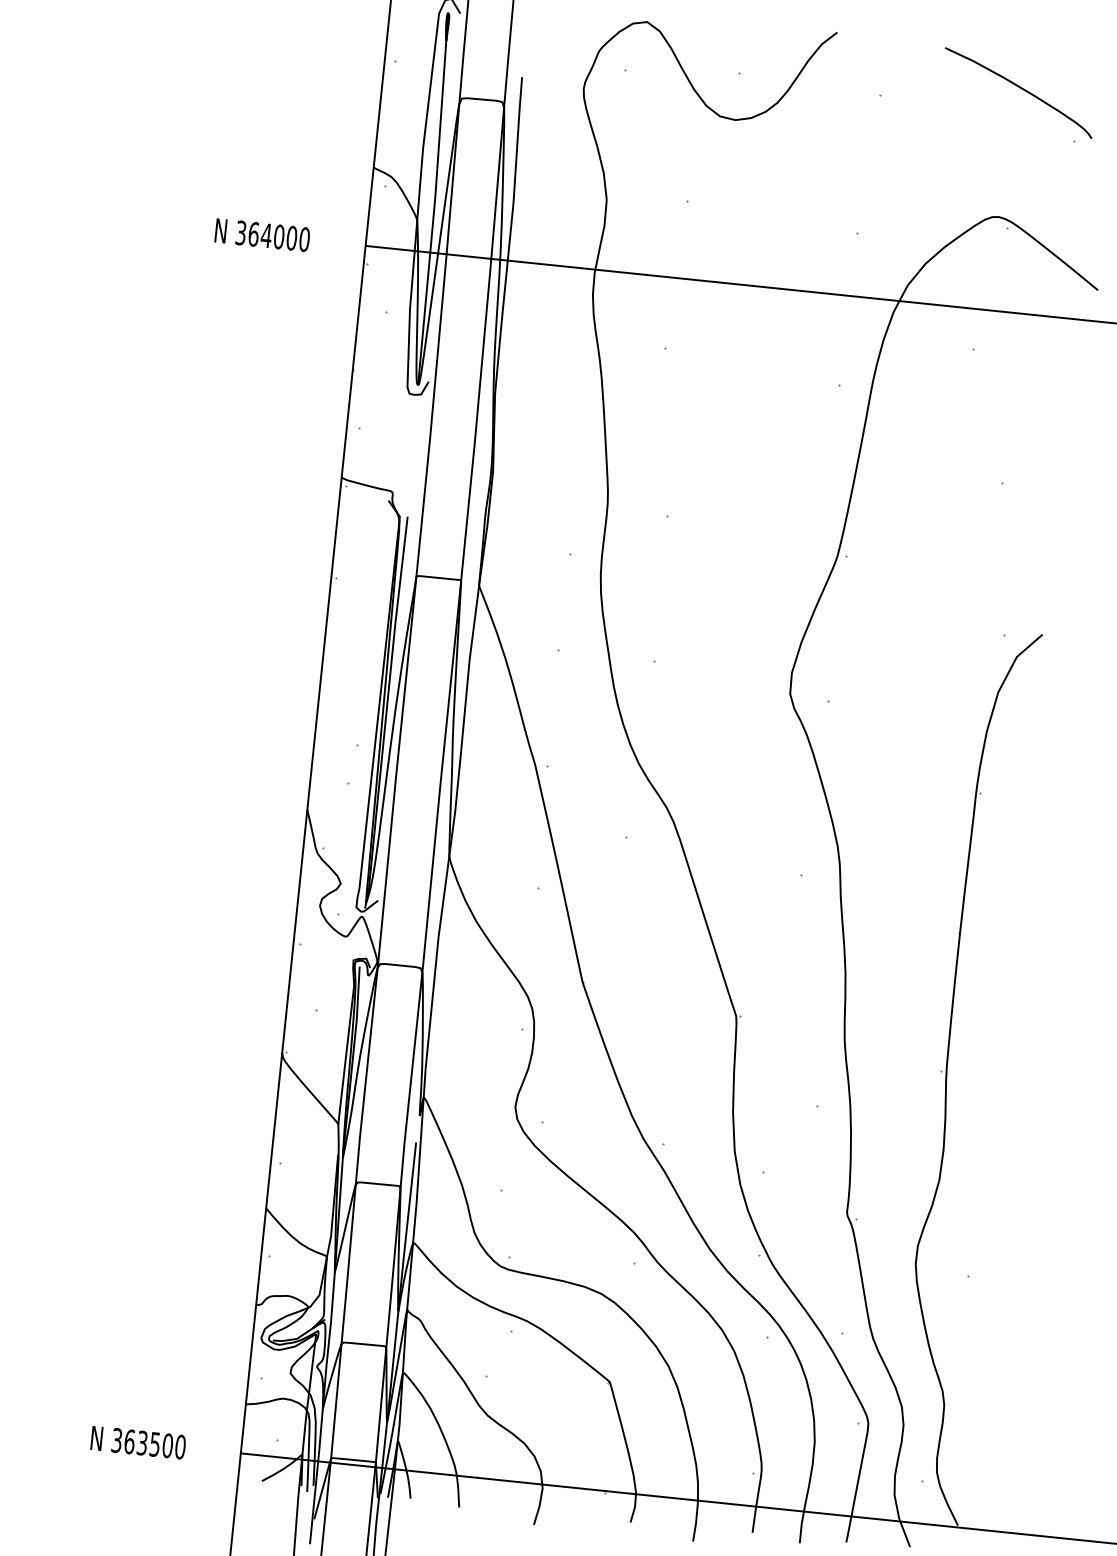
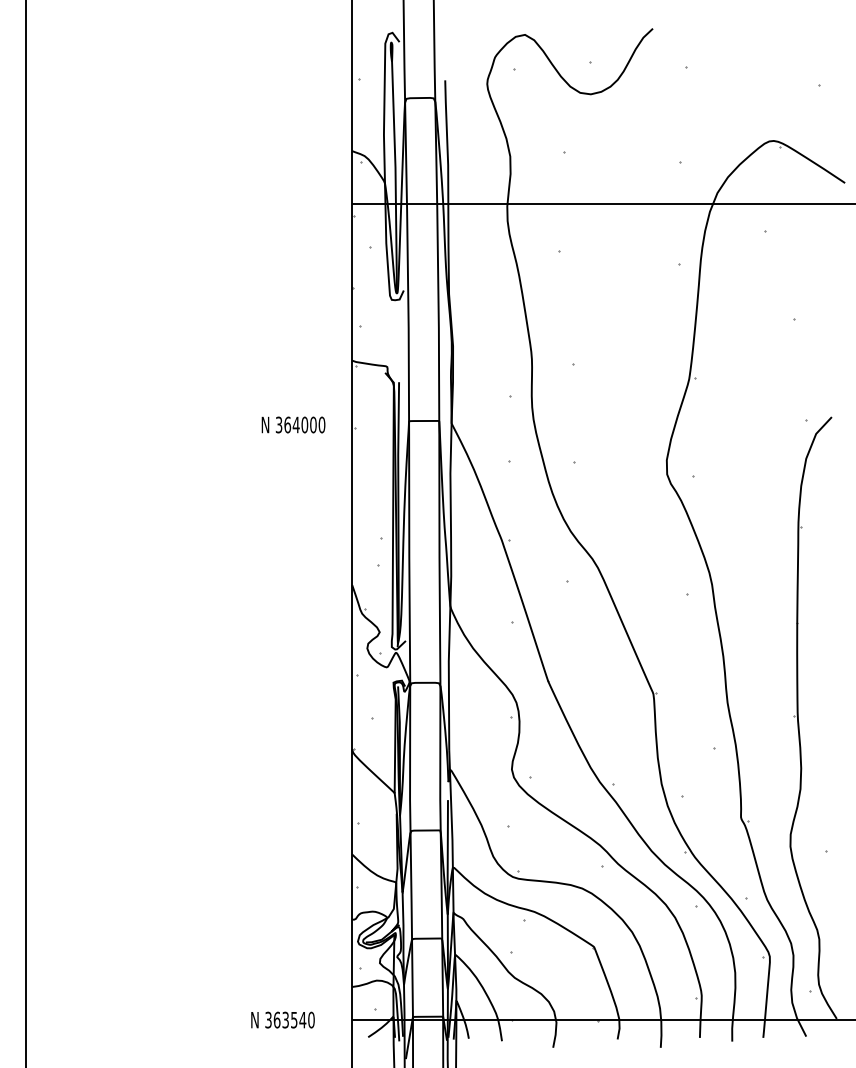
curve: (1022, 90) -> (780, 54), removed
text: (262, 234) -> (293, 424), moved
text: (167, 1444) -> (302, 1019), 363500 -> 363540

